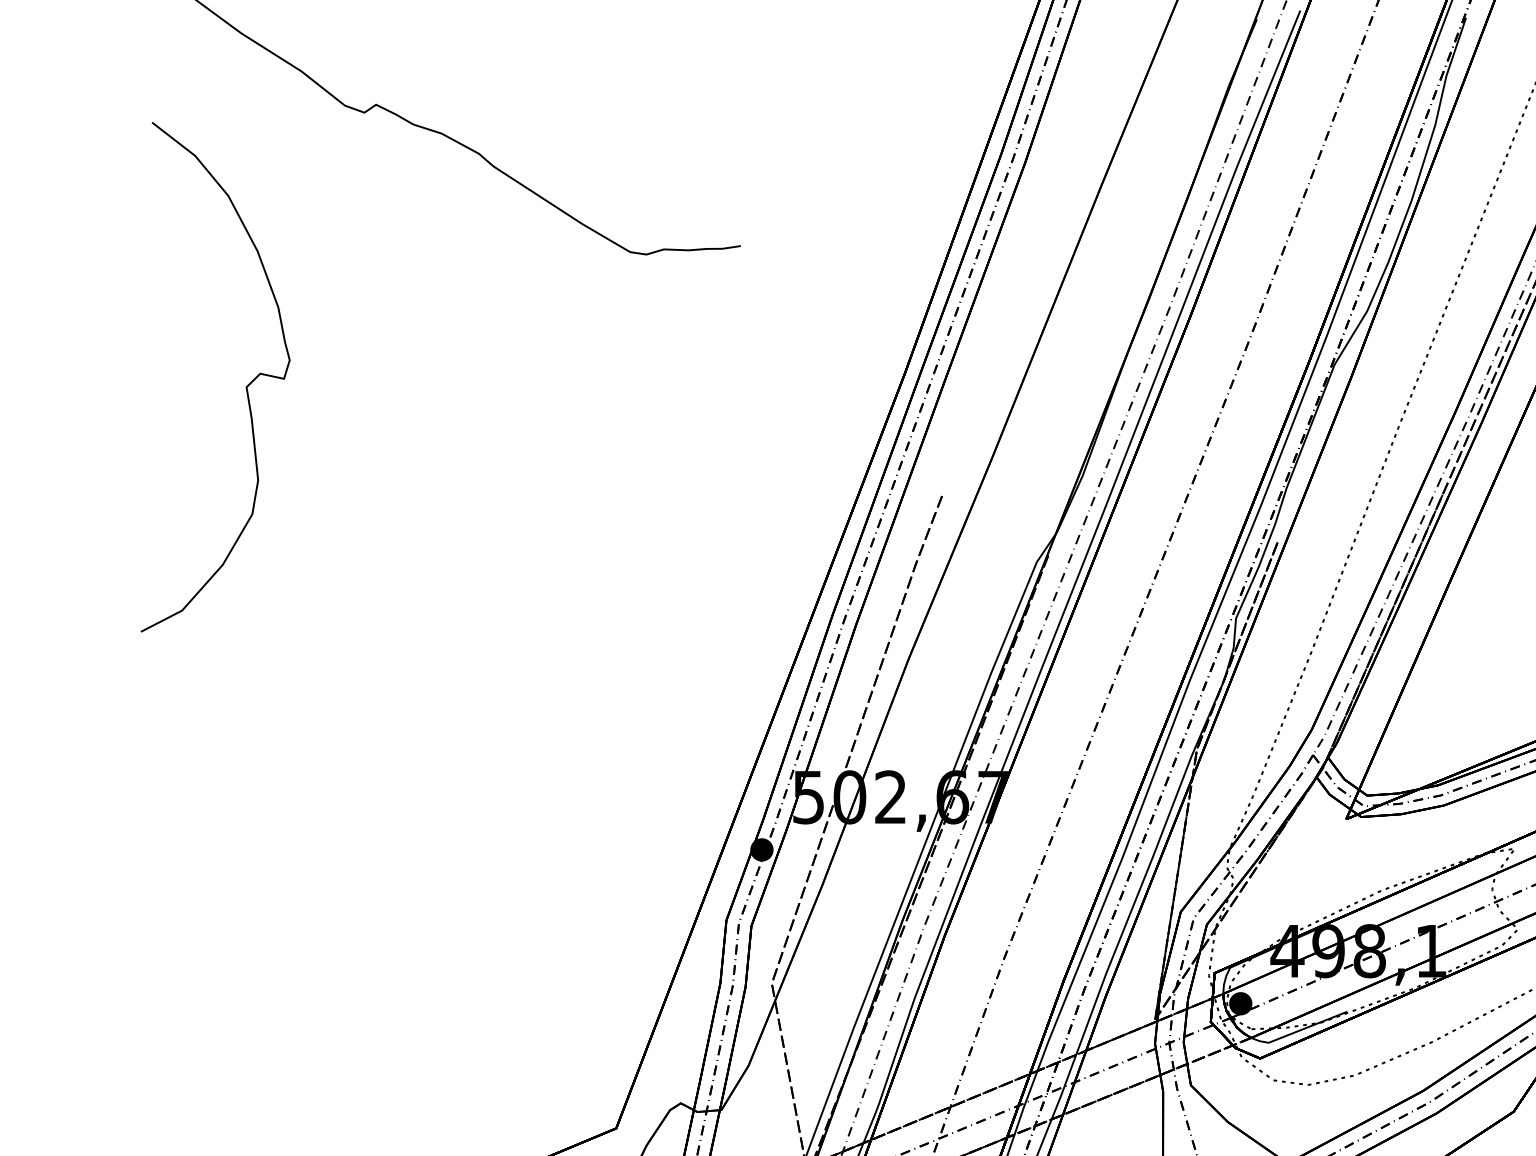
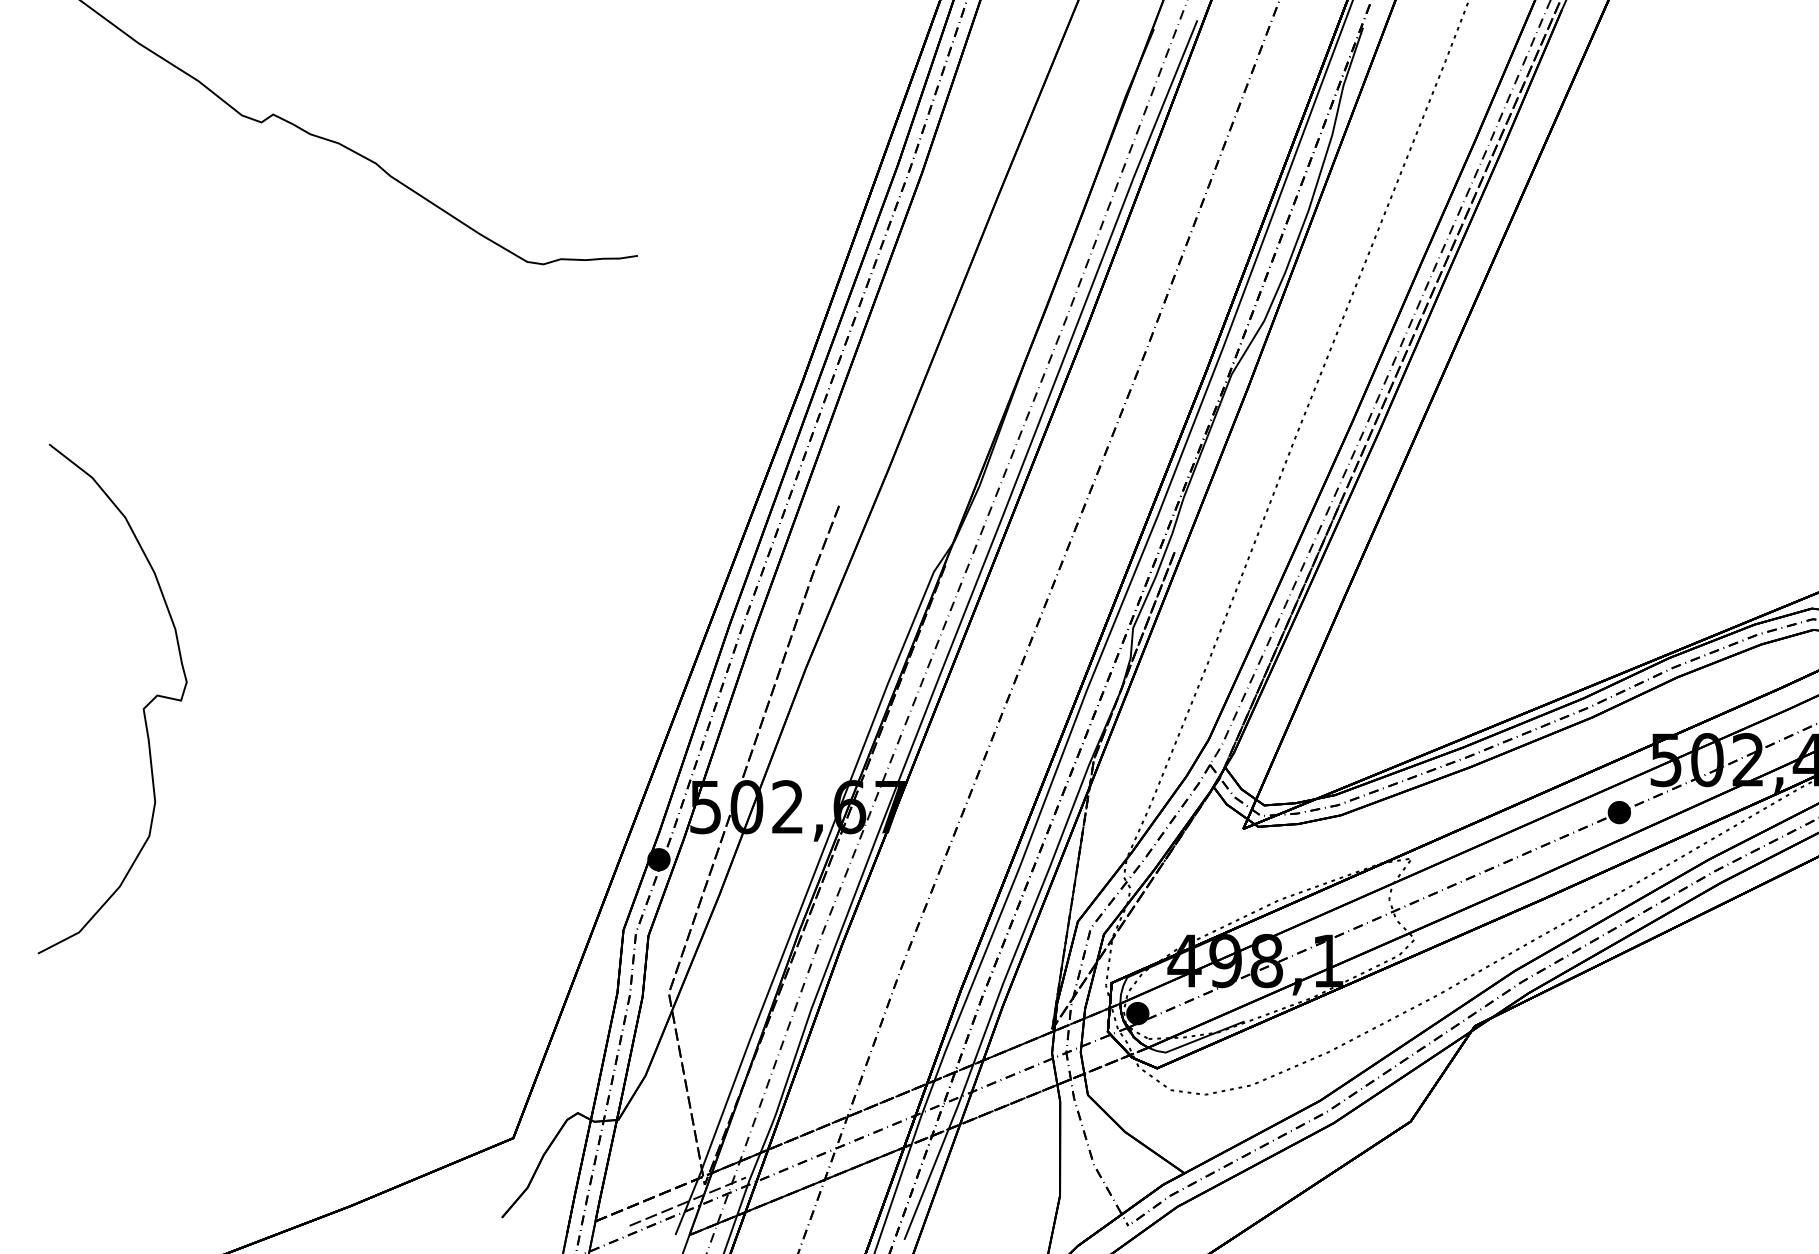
curve: (245, 386) -> (142, 708), moved

